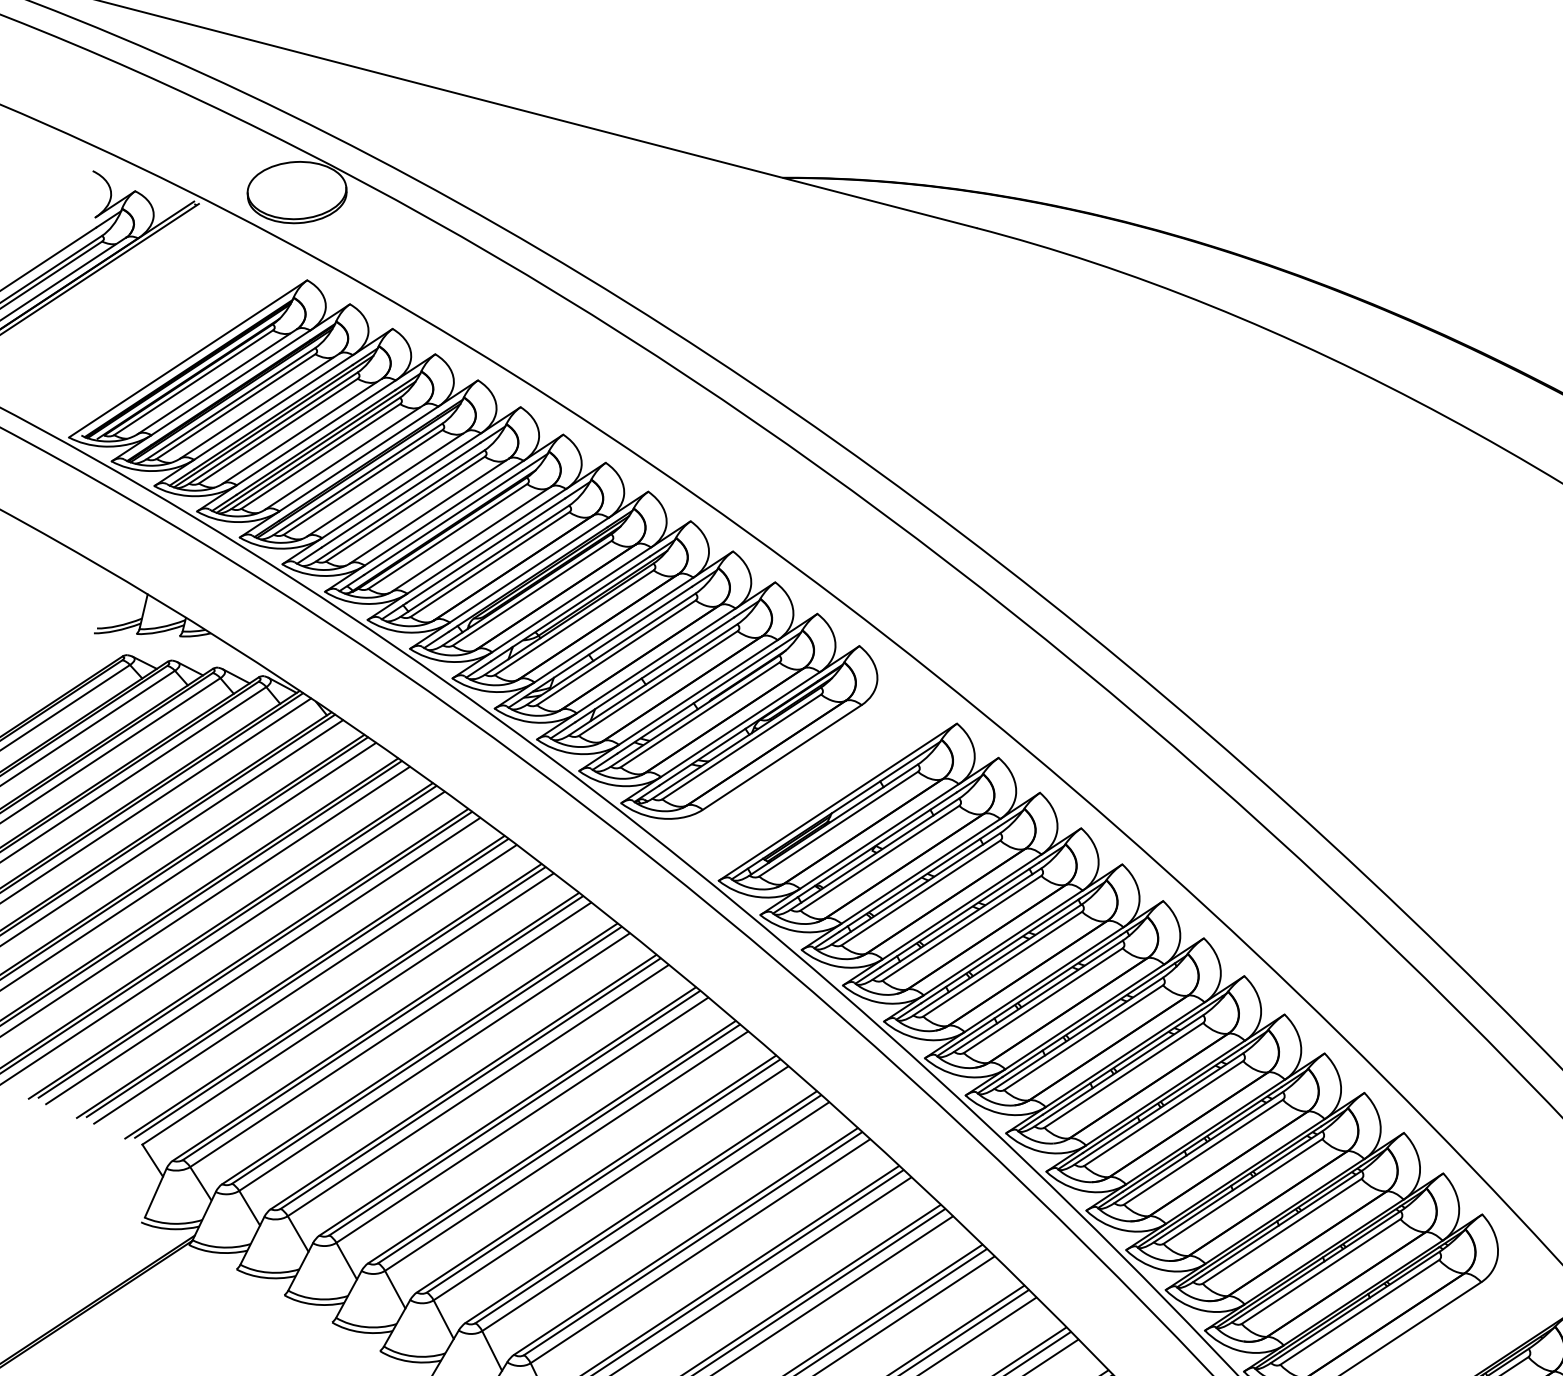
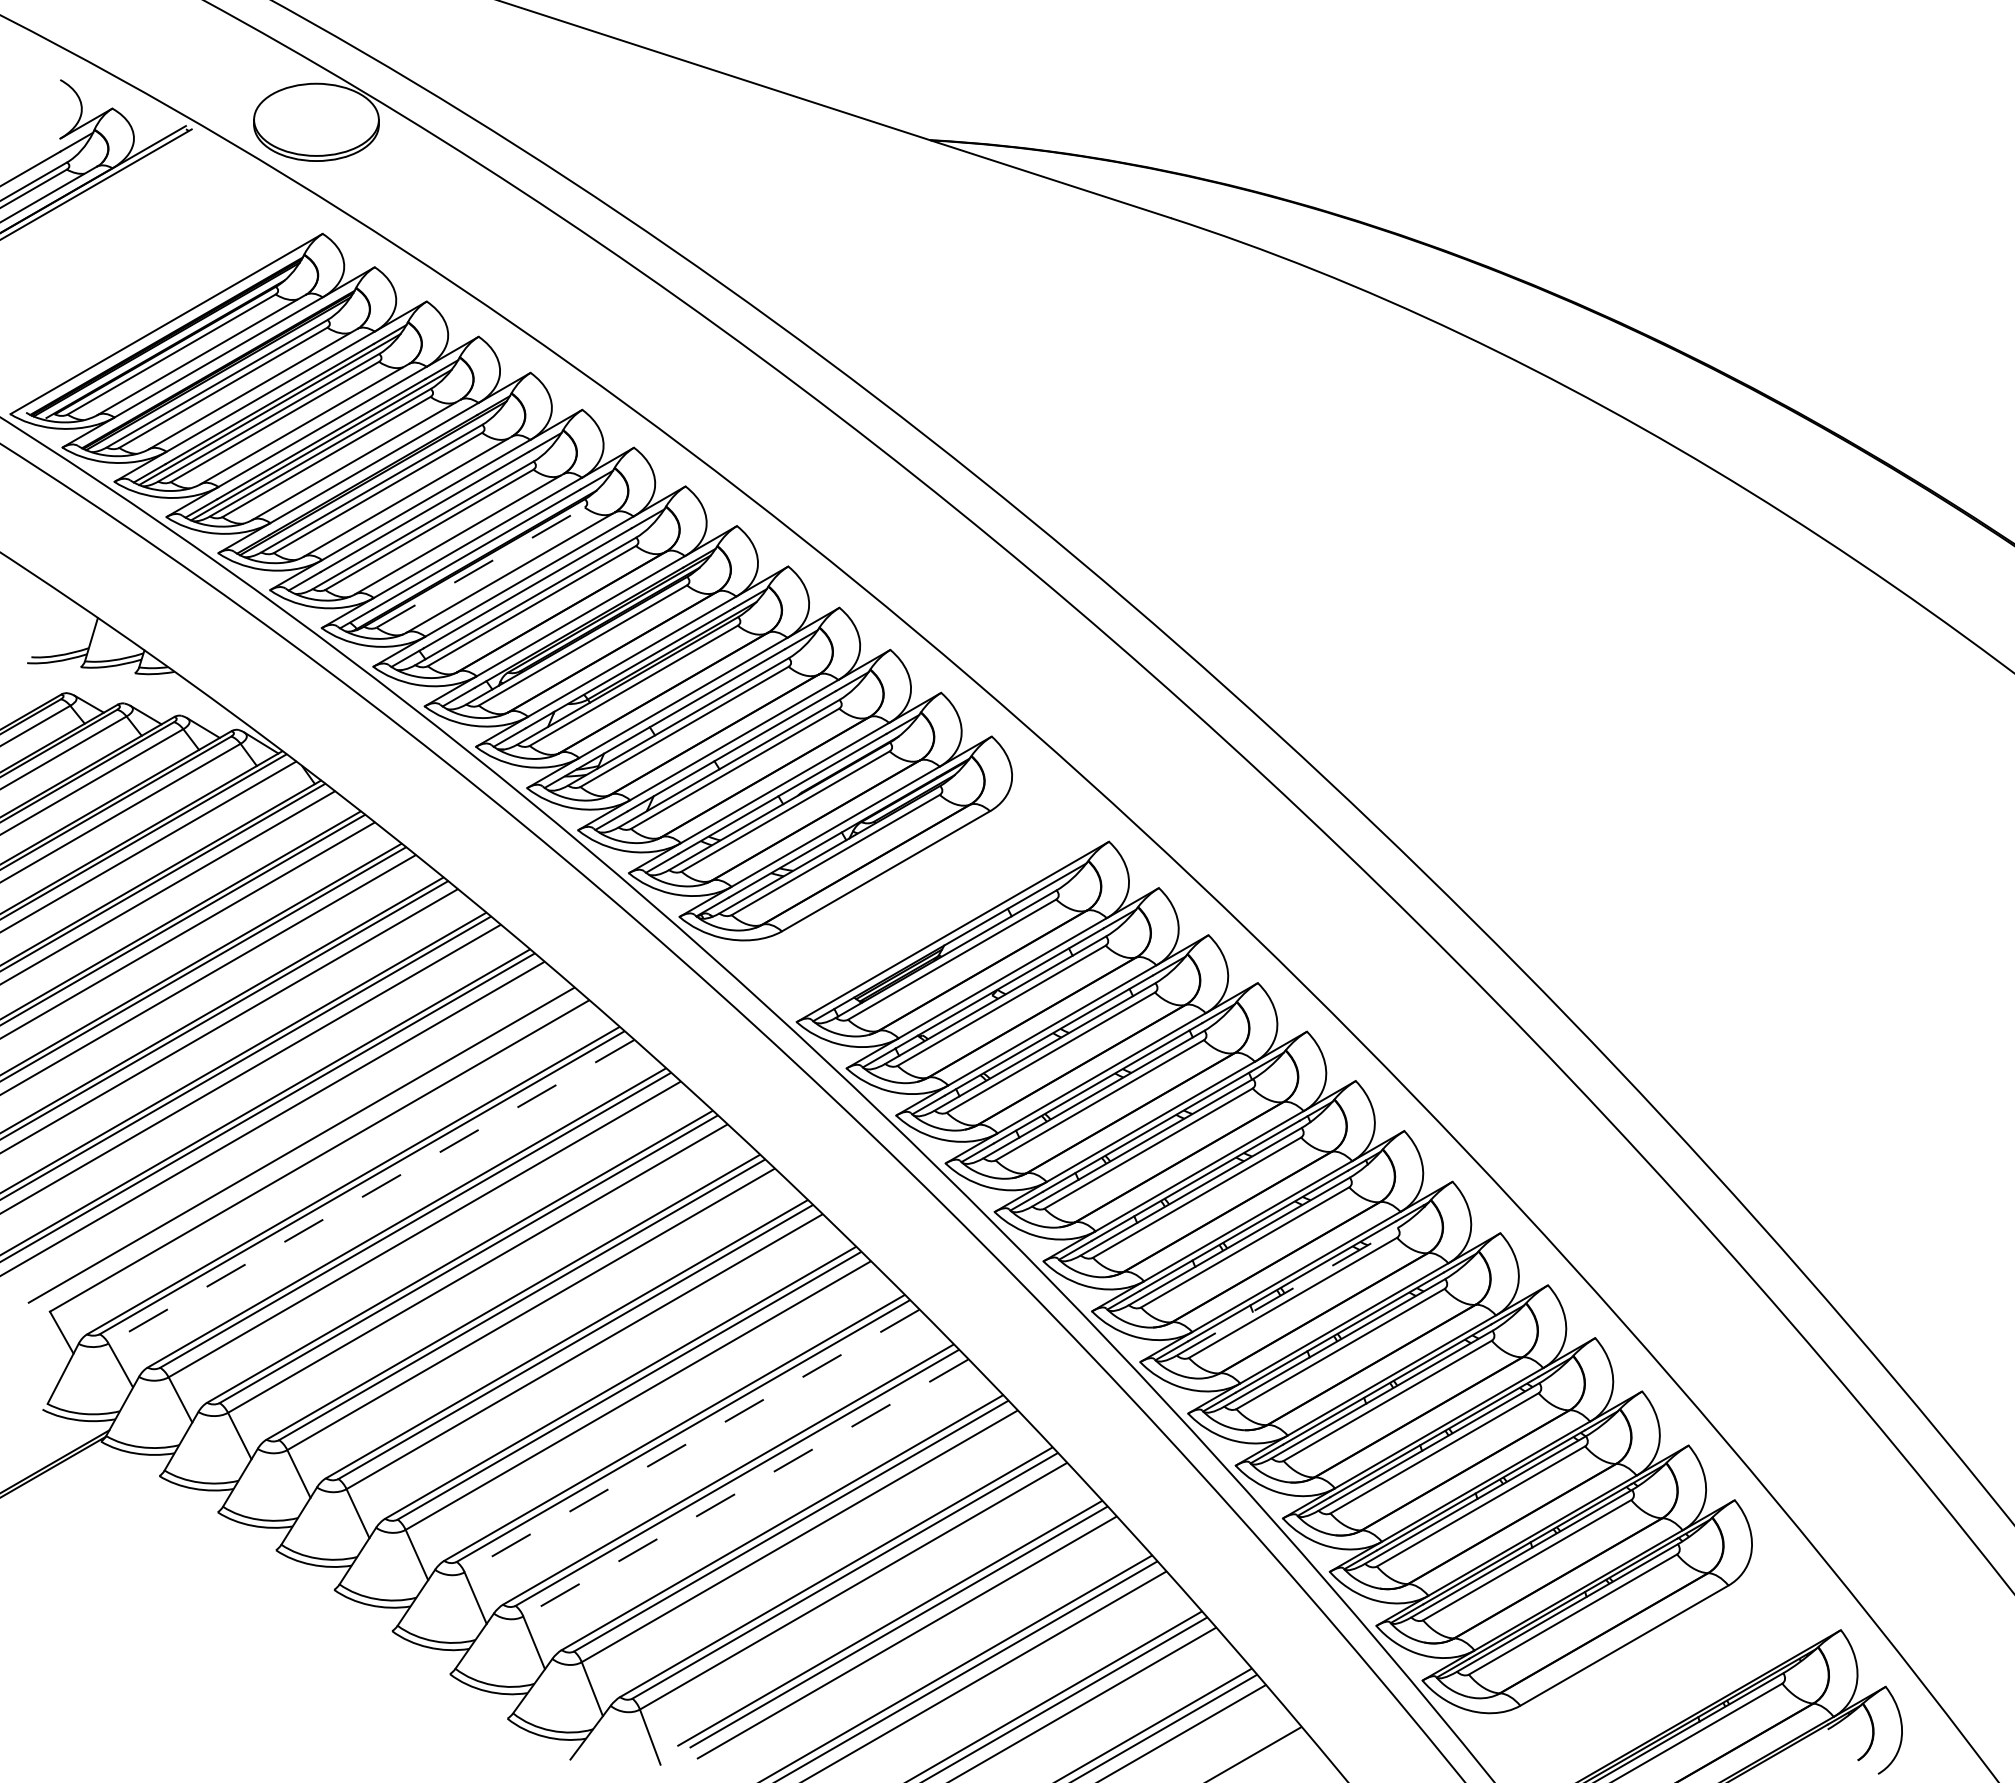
line: (448, 536) -> (481, 567), solid -> dashed
line: (340, 1002) -> (310, 1147), removed
line: (390, 1035) -> (370, 1192), solid -> dashed
line: (1119, 1070) -> (1287, 1291), solid -> dashed
line: (655, 1217) -> (691, 1441), solid -> dashed
line: (700, 1251) -> (745, 1488), solid -> dashed

